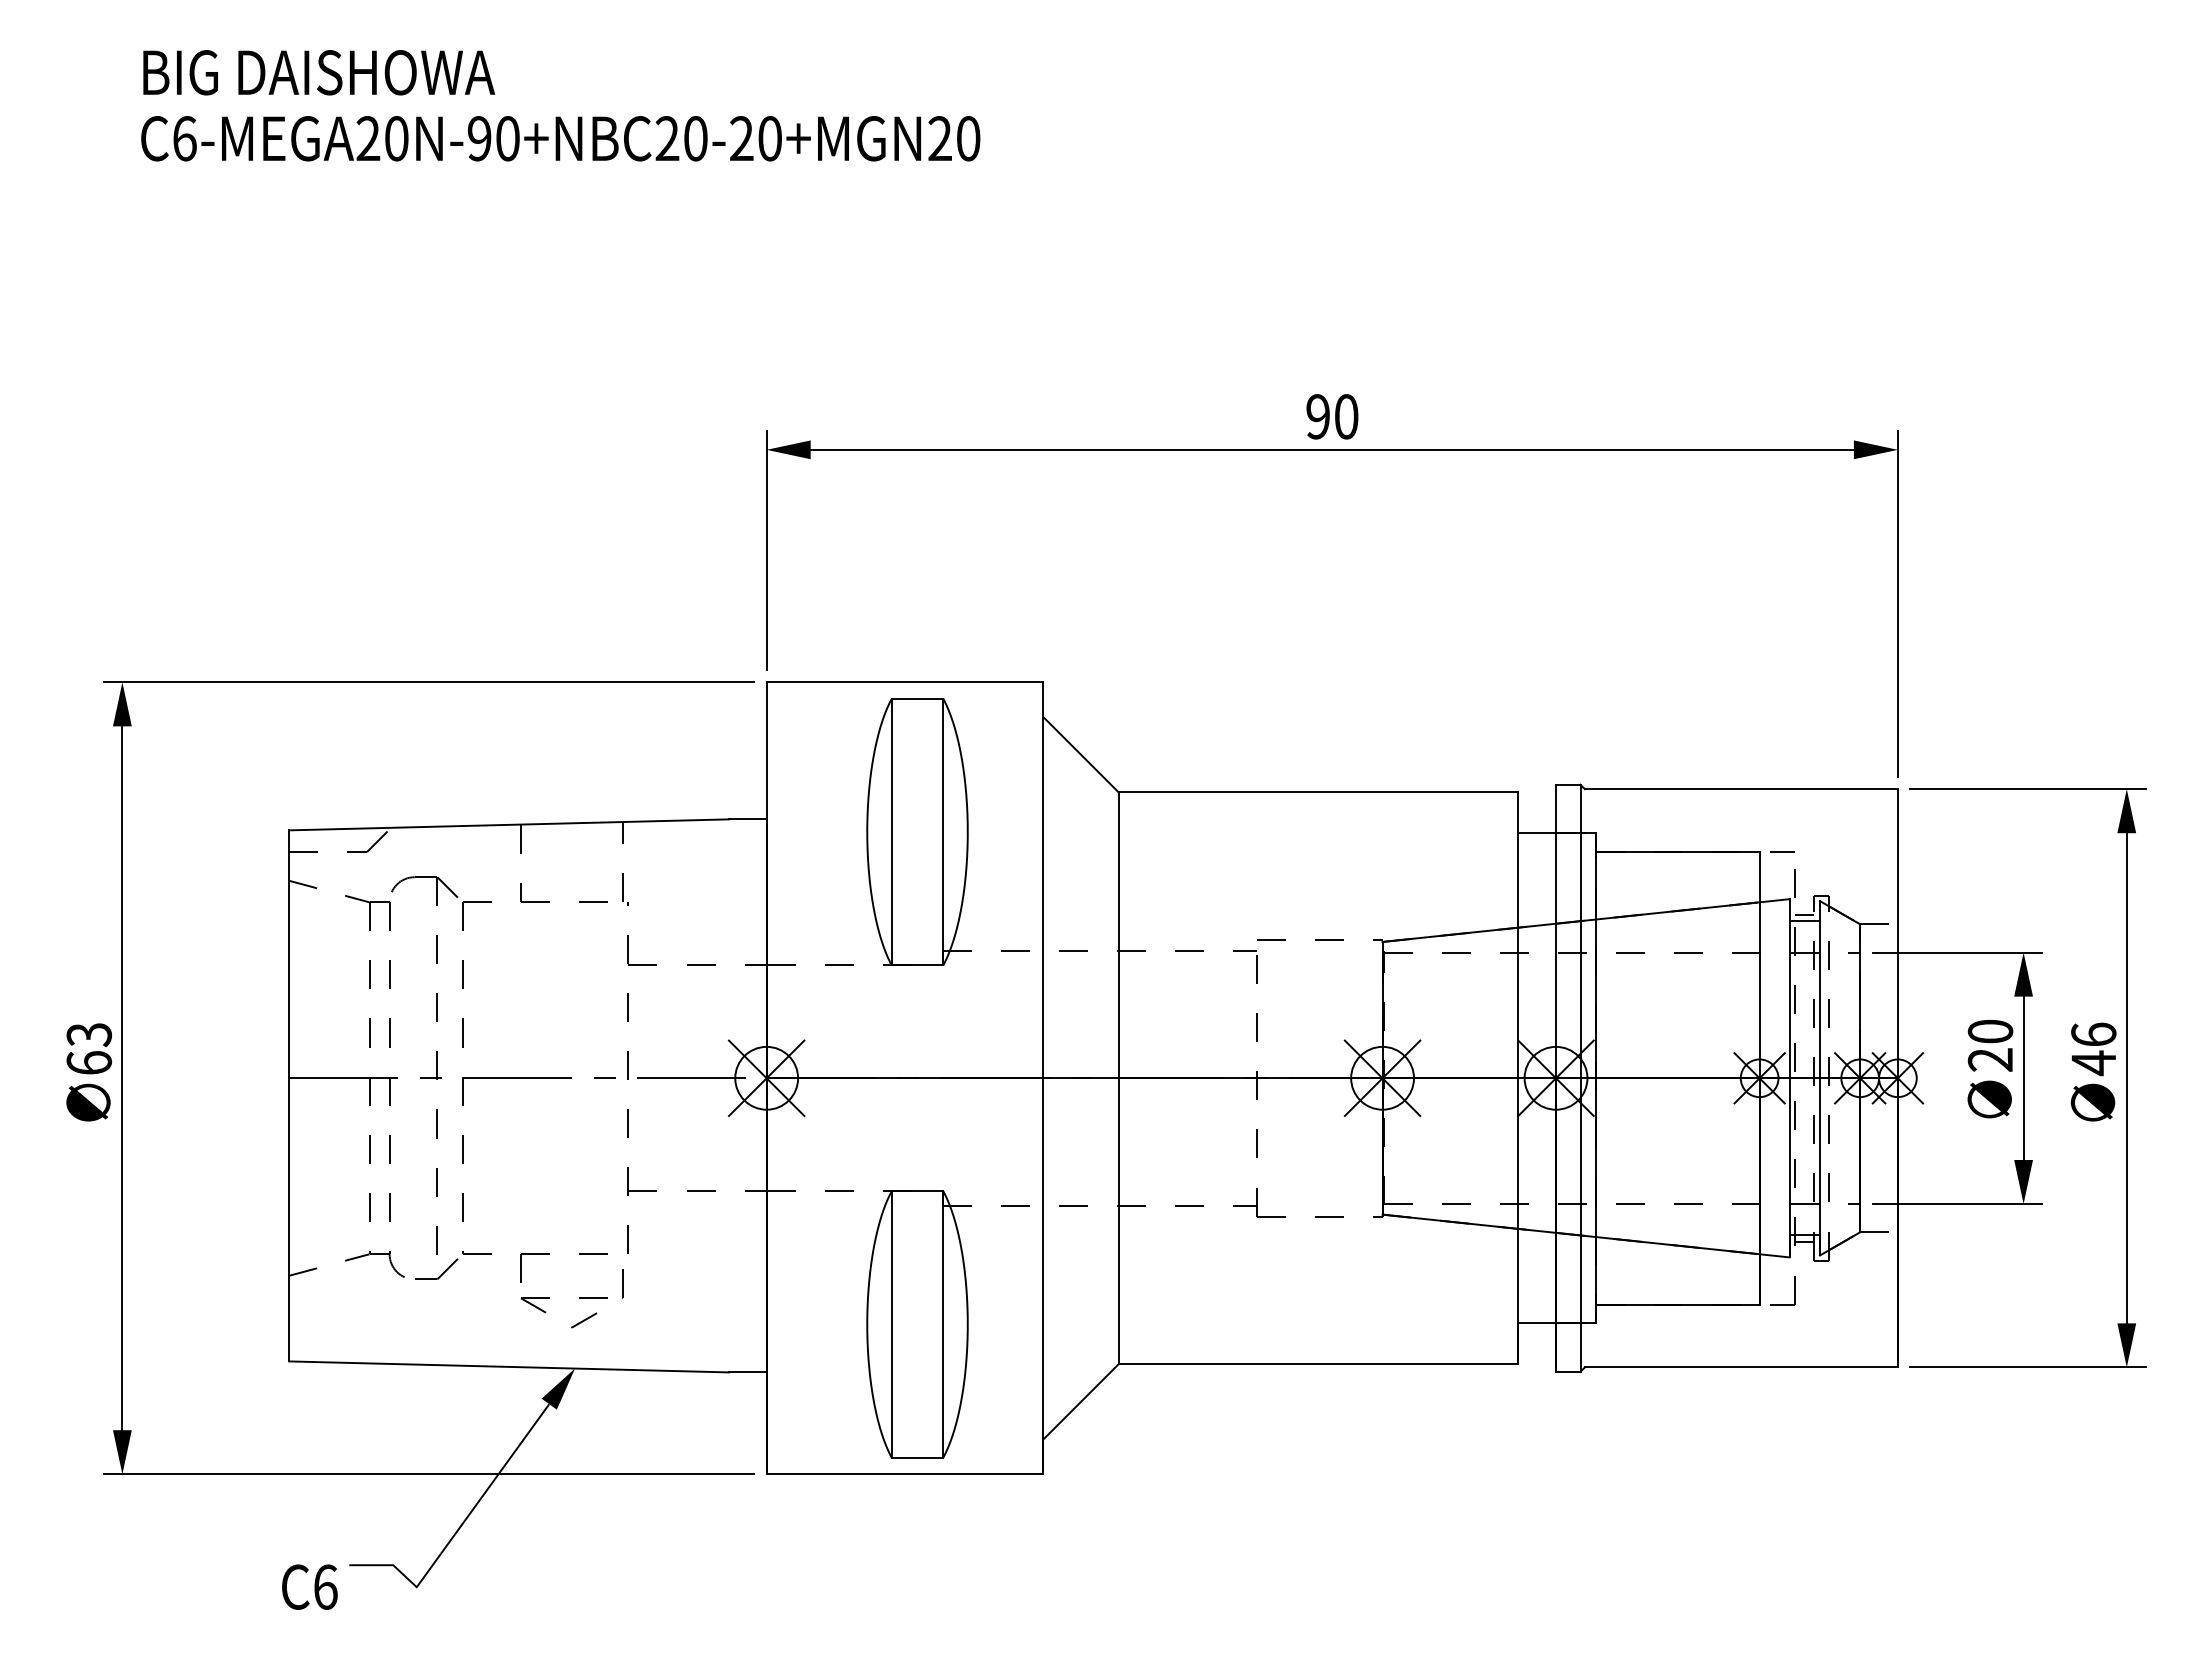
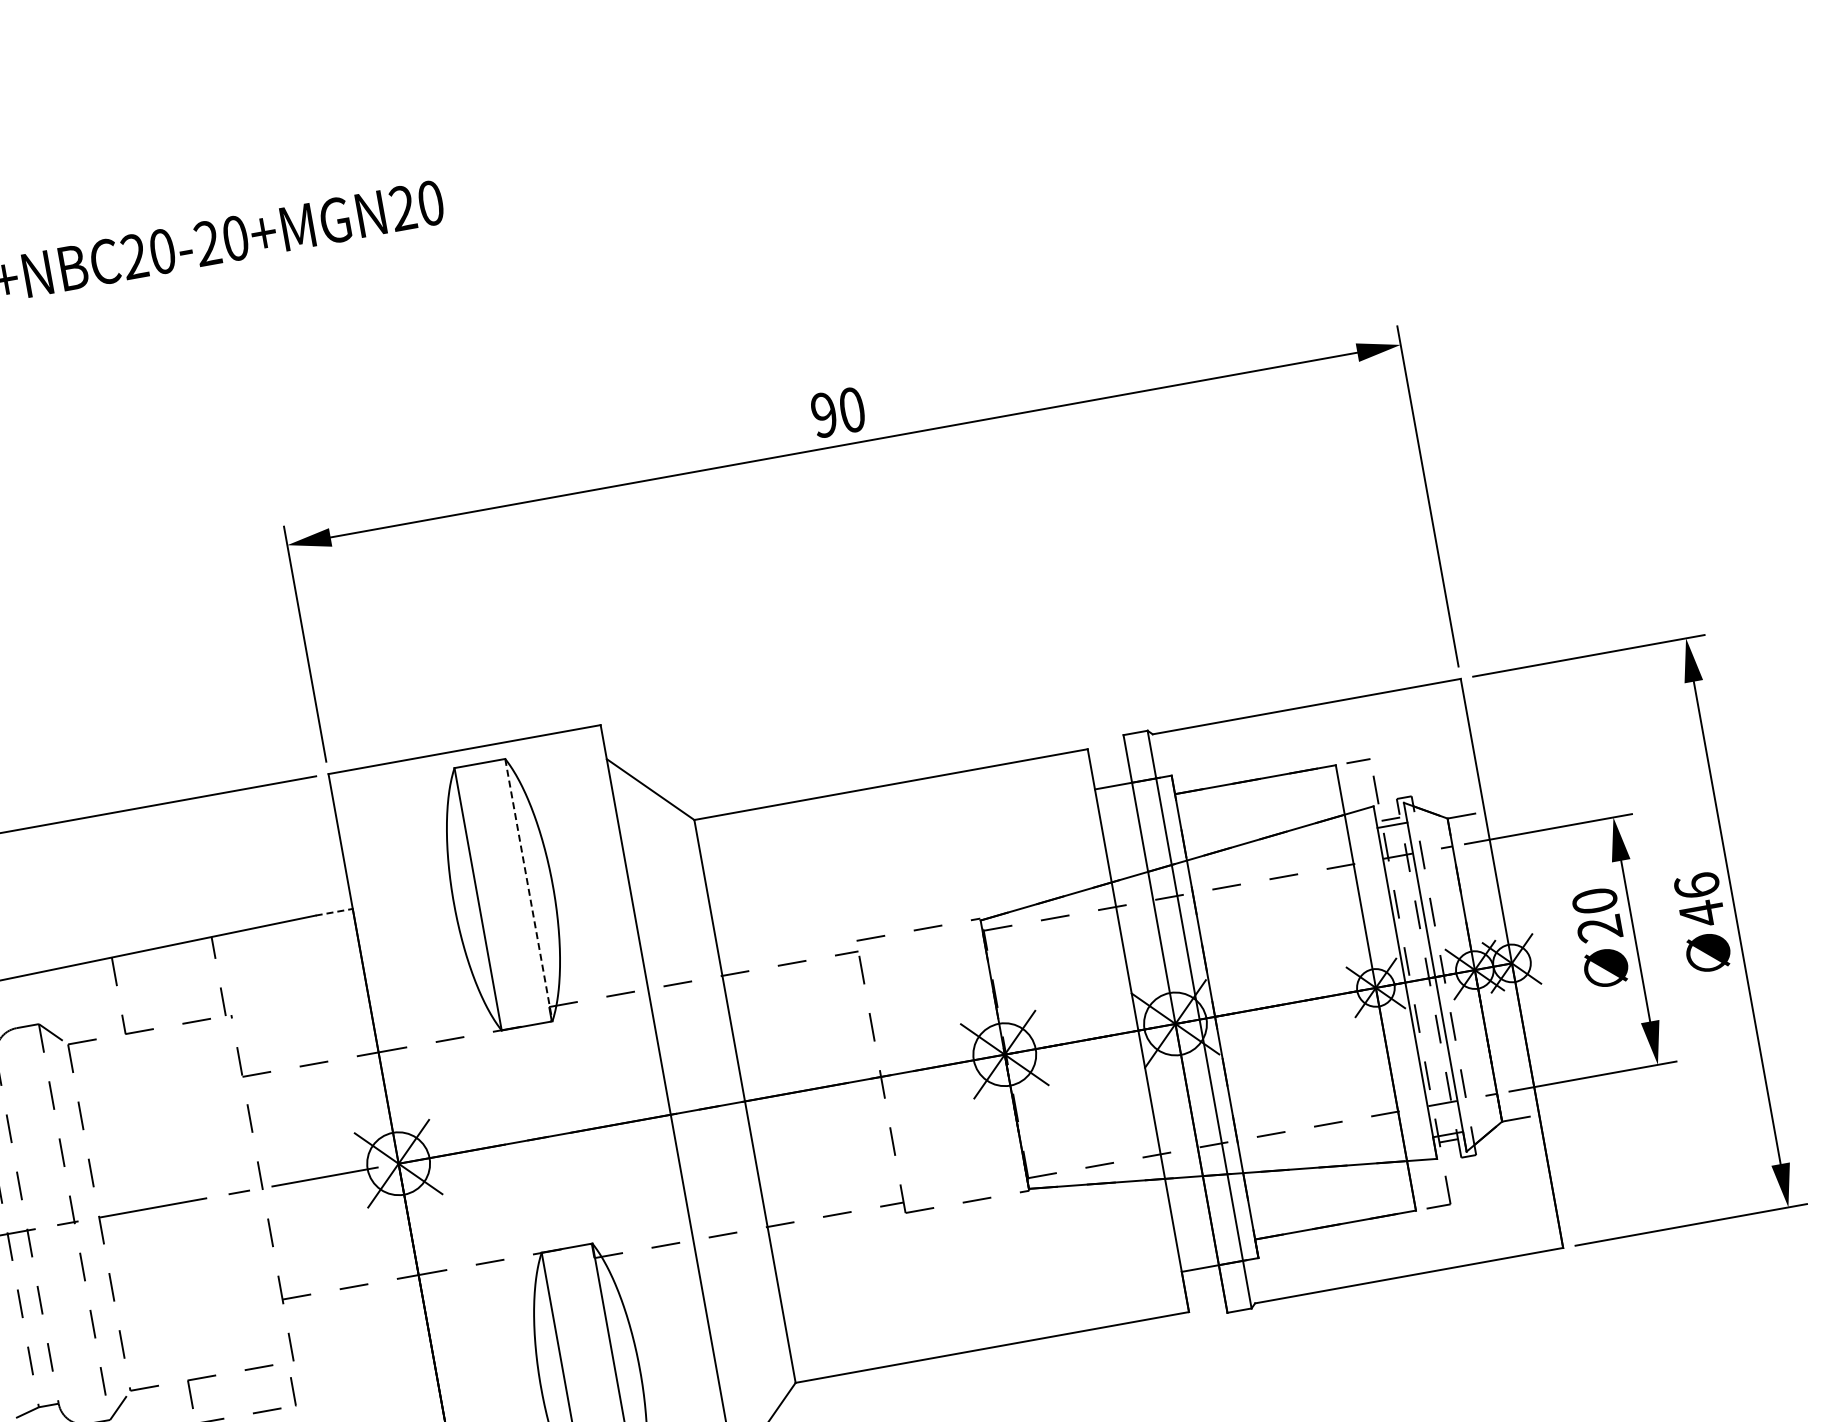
line: (747, 819) -> (333, 912), solid -> dashed
line: (943, 832) -> (529, 890), solid -> dashed

